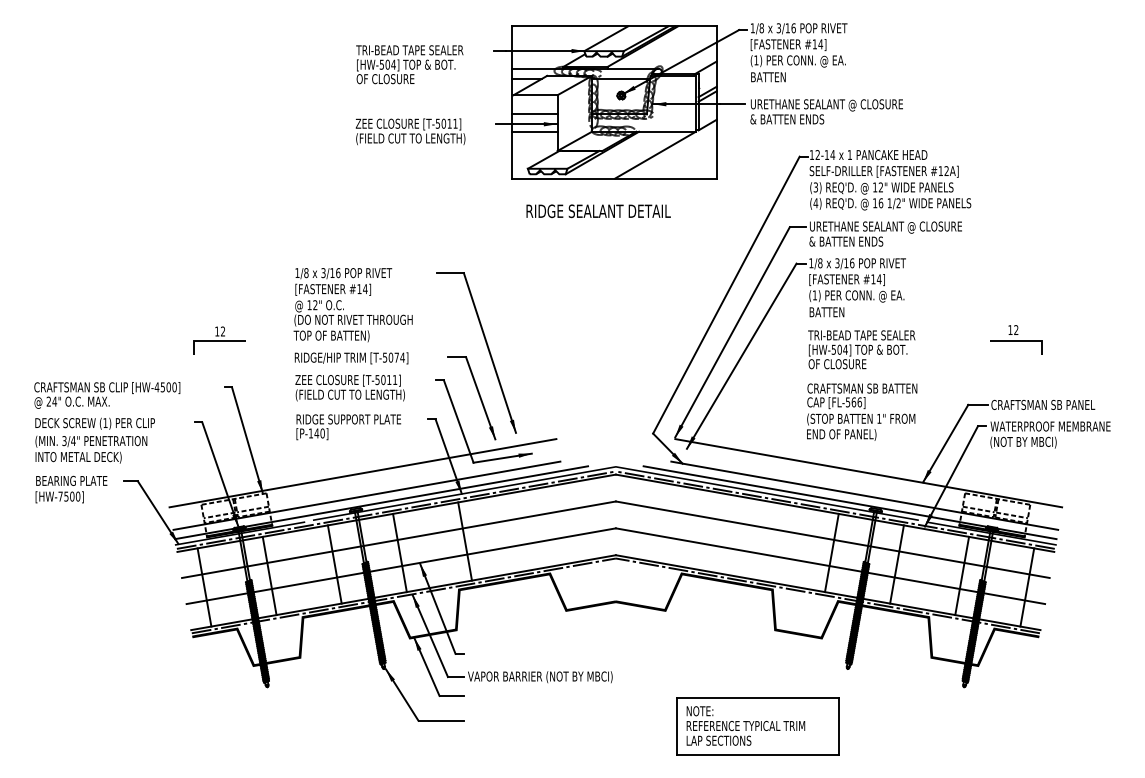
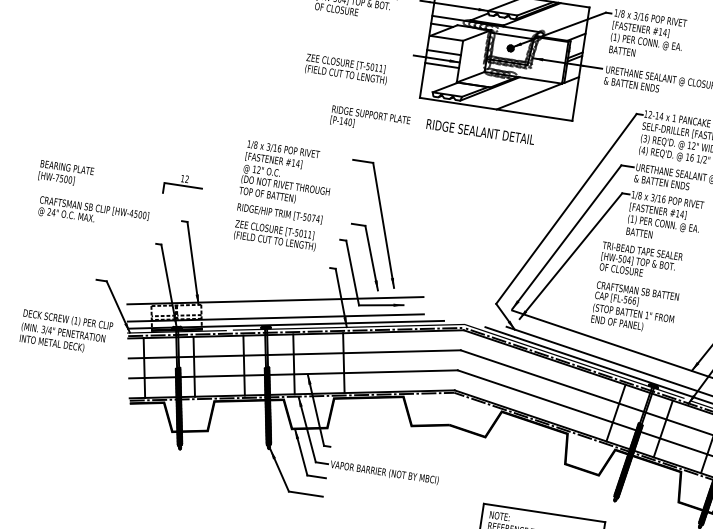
text: (410, 131) -> (346, 69), moved
text: (861, 349) -> (640, 261), moved
text: (862, 411) -> (635, 308), moved
text: (348, 427) -> (370, 120), moved
text: (94, 440) -> (65, 332), moved
text: (71, 489) -> (66, 173), moved

